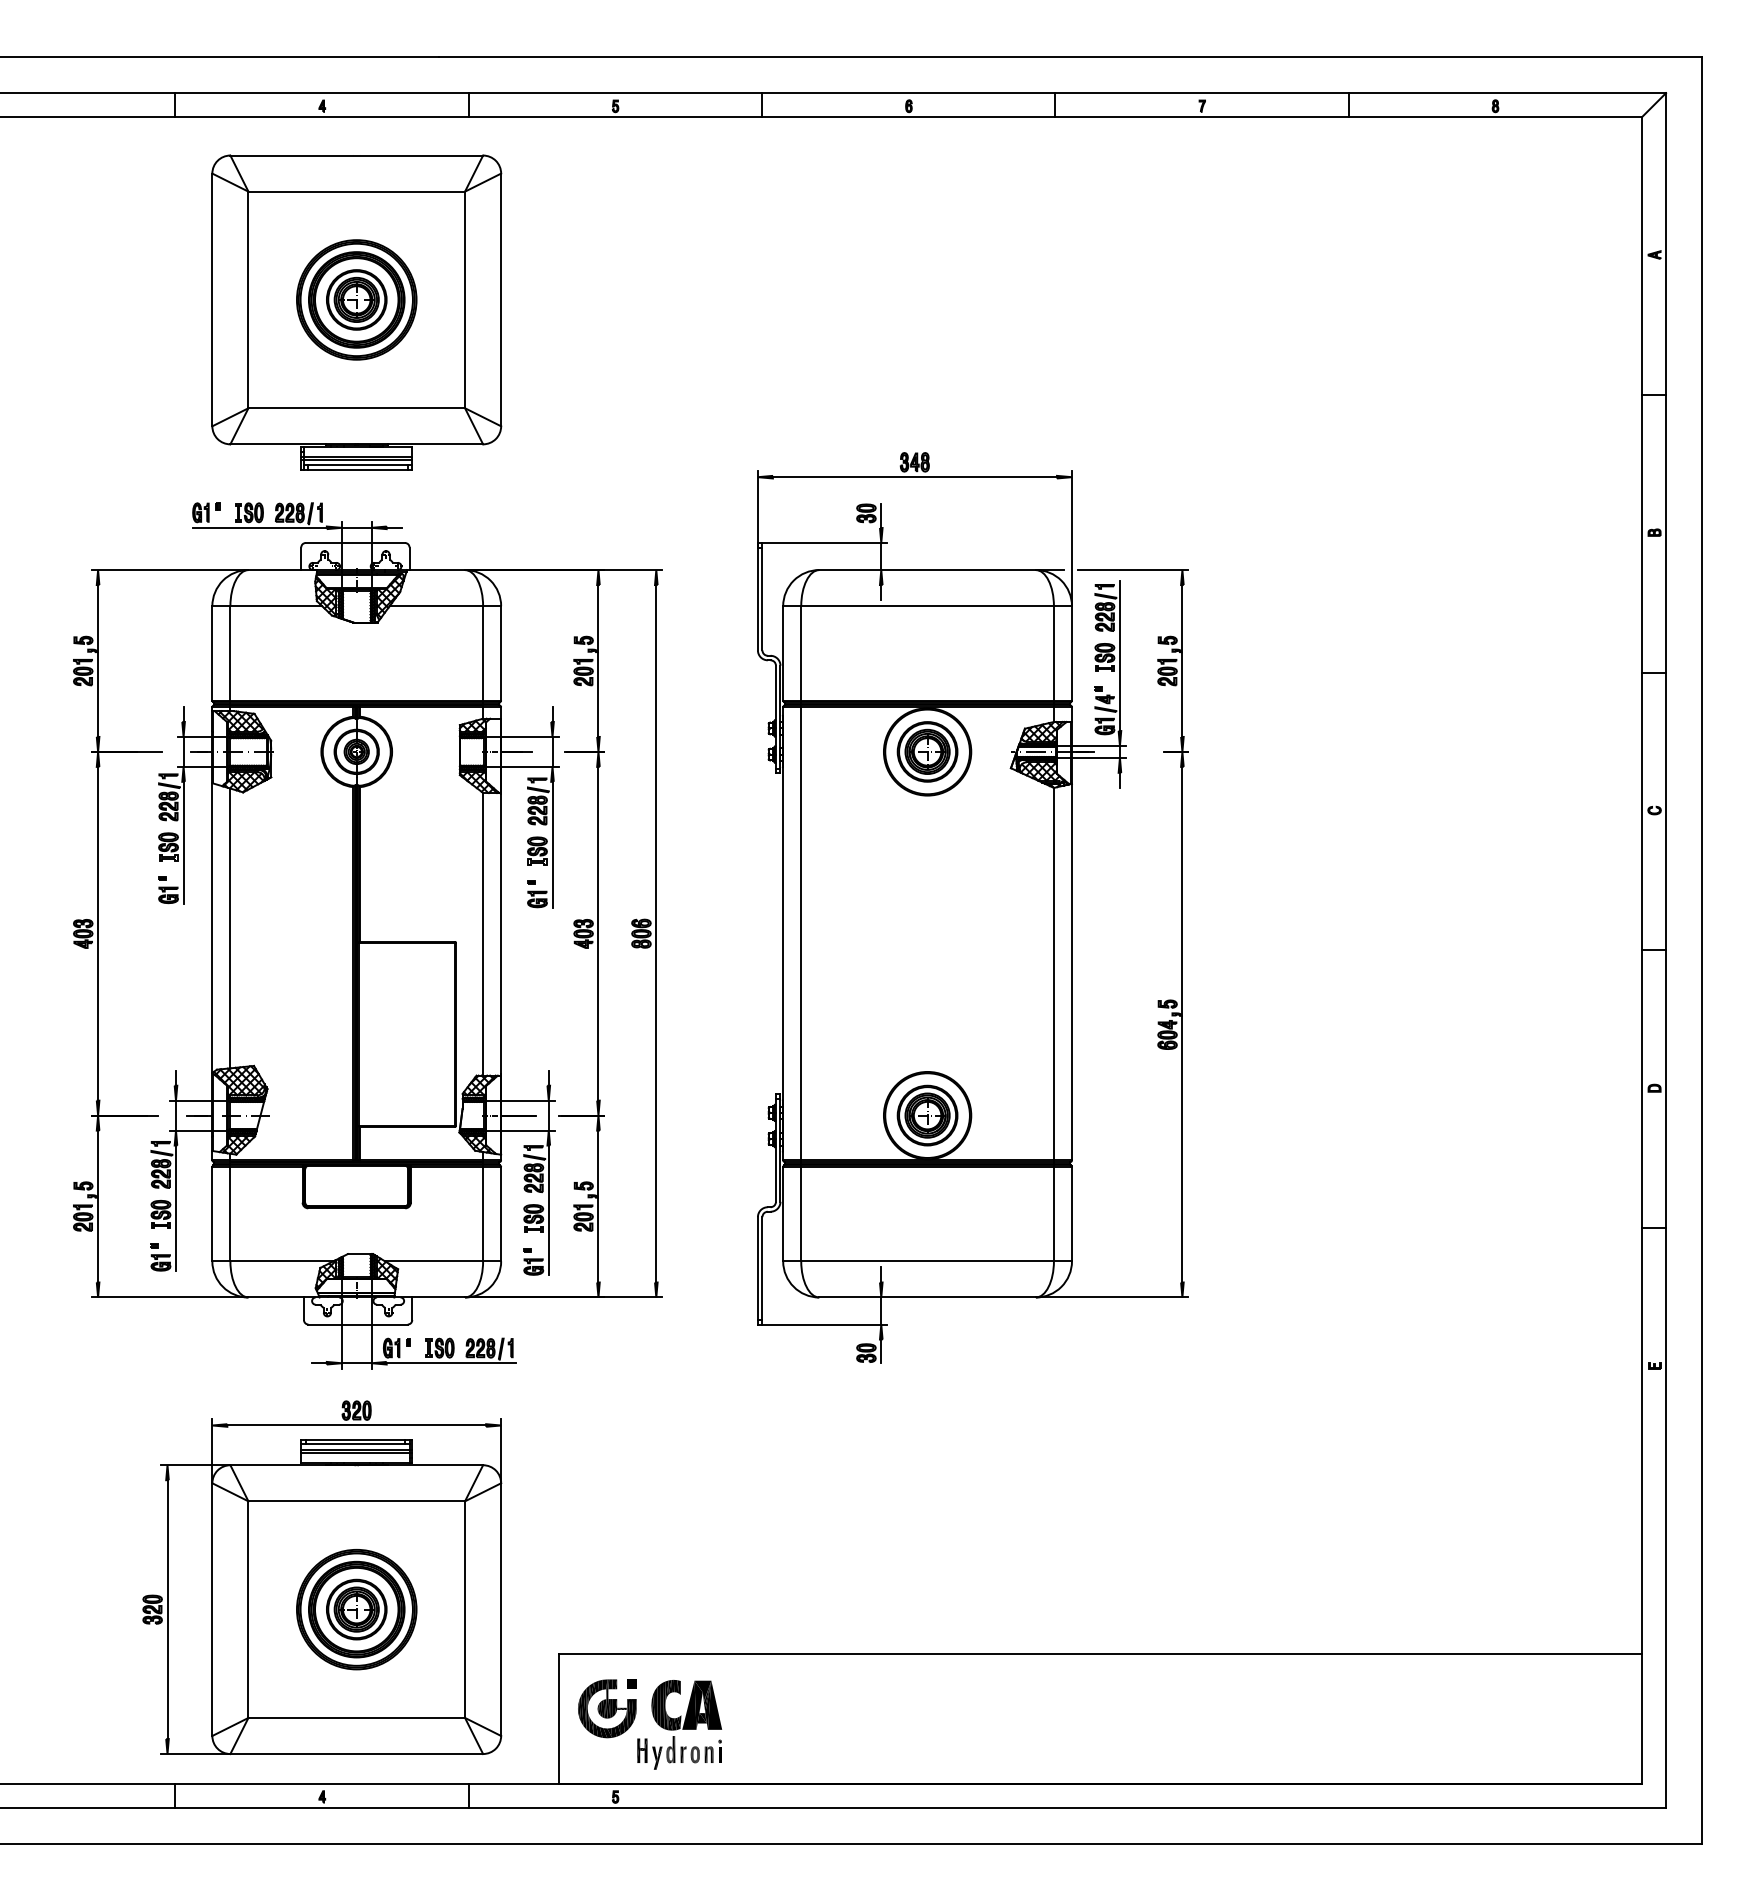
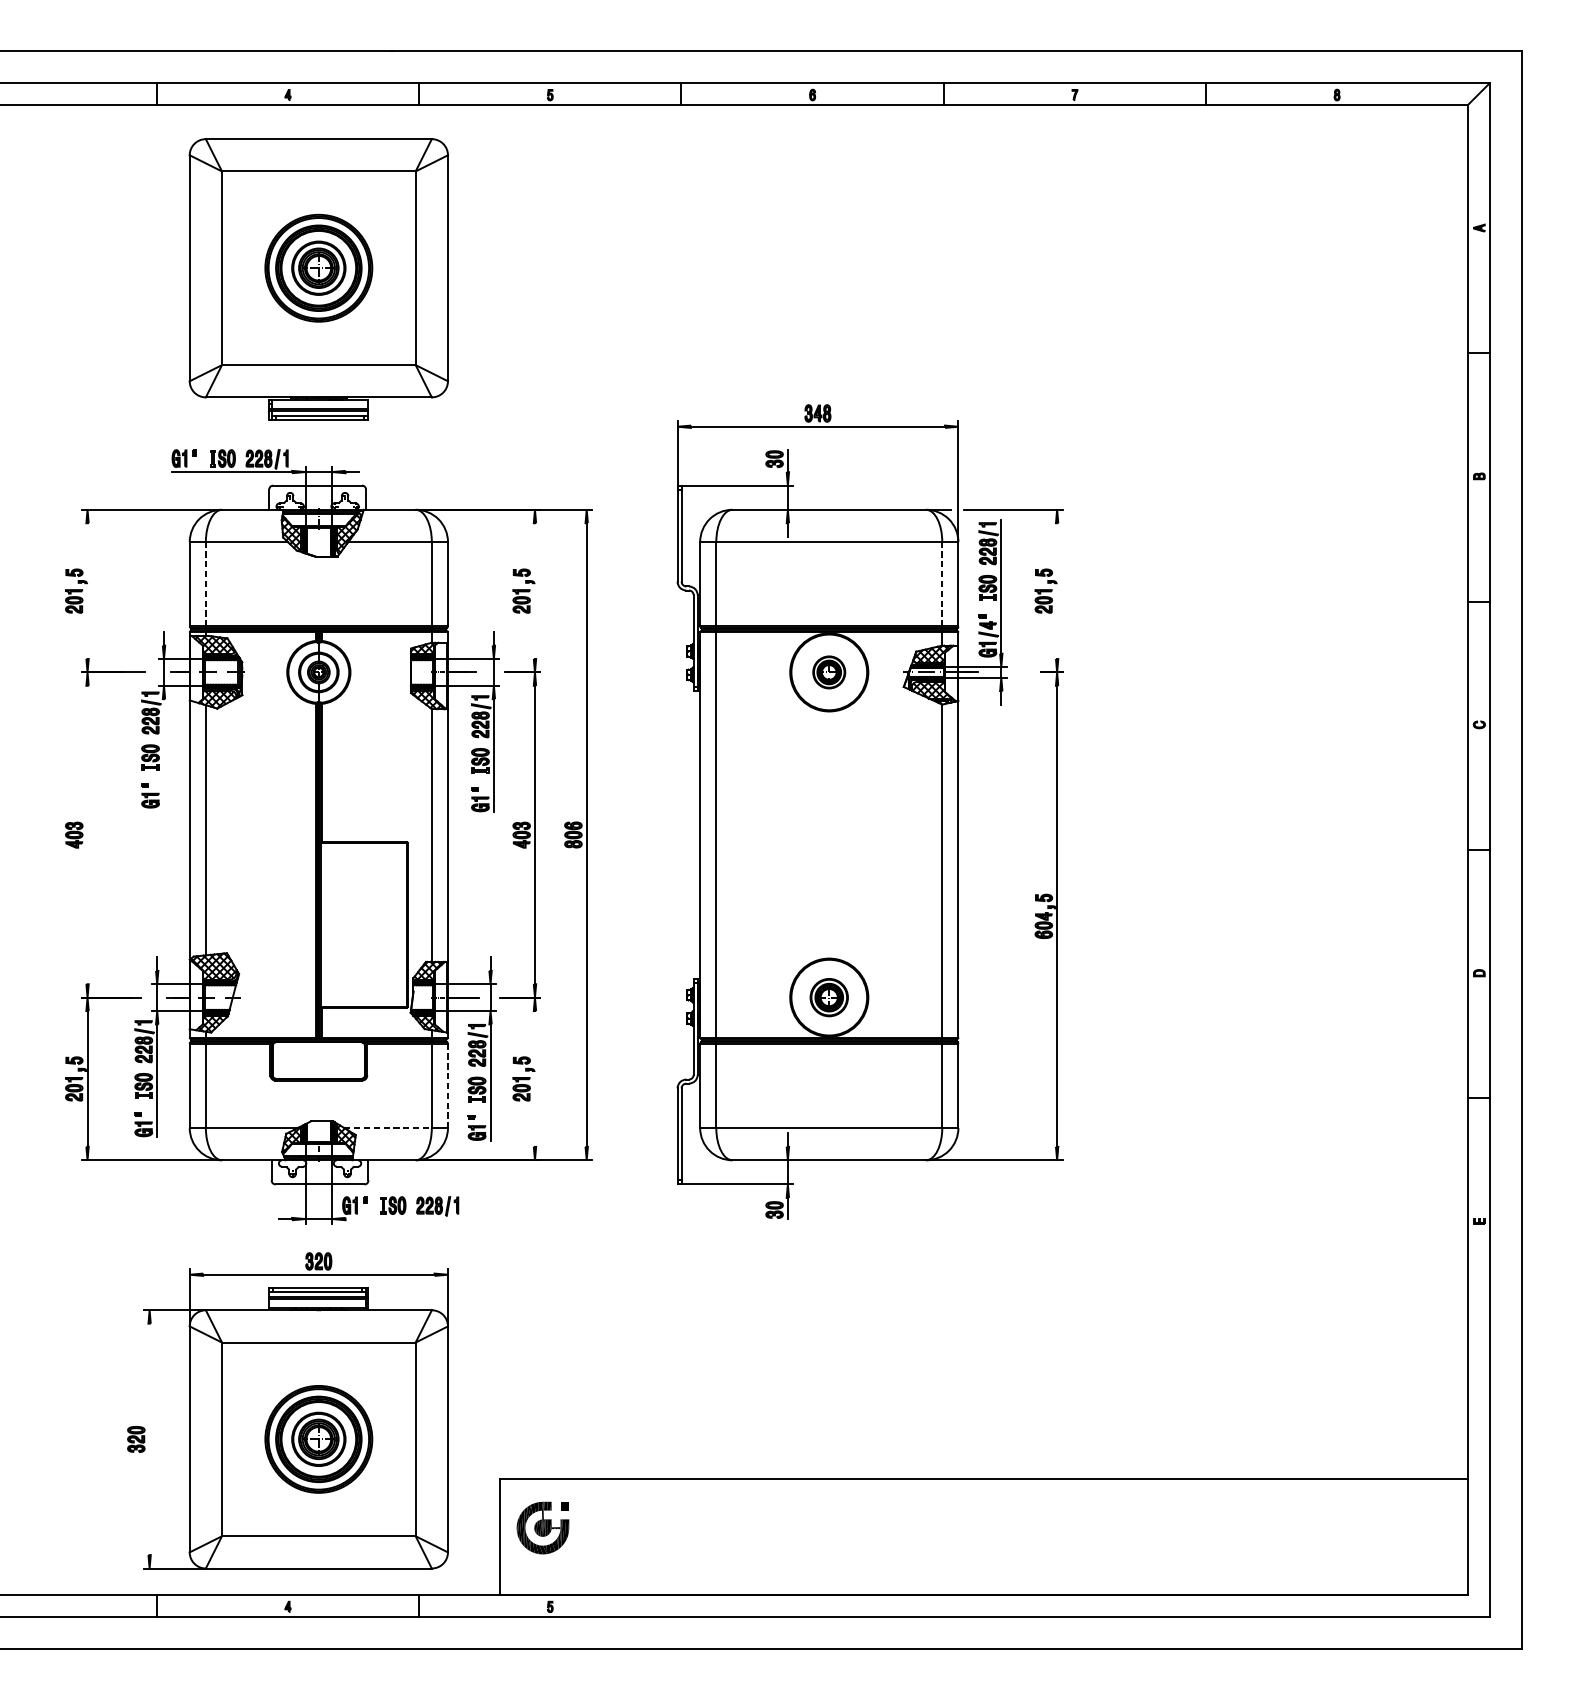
line: (230, 652) -> (205, 583), solid -> dashed
line: (1053, 652) -> (941, 583), solid -> dashed
line: (98, 660) -> (87, 590), removed
line: (598, 660) -> (535, 590), removed
line: (1182, 660) -> (1057, 590), removed
part: (927, 751) -> (829, 672), size x0.6
line: (183, 842) -> (163, 753), removed
line: (98, 933) -> (87, 834), removed
part: (927, 1115) -> (829, 997), size x0.7
line: (598, 1206) -> (535, 1078), removed
line: (501, 1214) -> (448, 1086), solid -> dashed
line: (434, 1261) -> (388, 1128), solid -> dashed
line: (451, 1363) -> (403, 1219), removed
line: (167, 1609) -> (149, 1439), removed
part: (679, 1724) -> (607, 1542), removed

